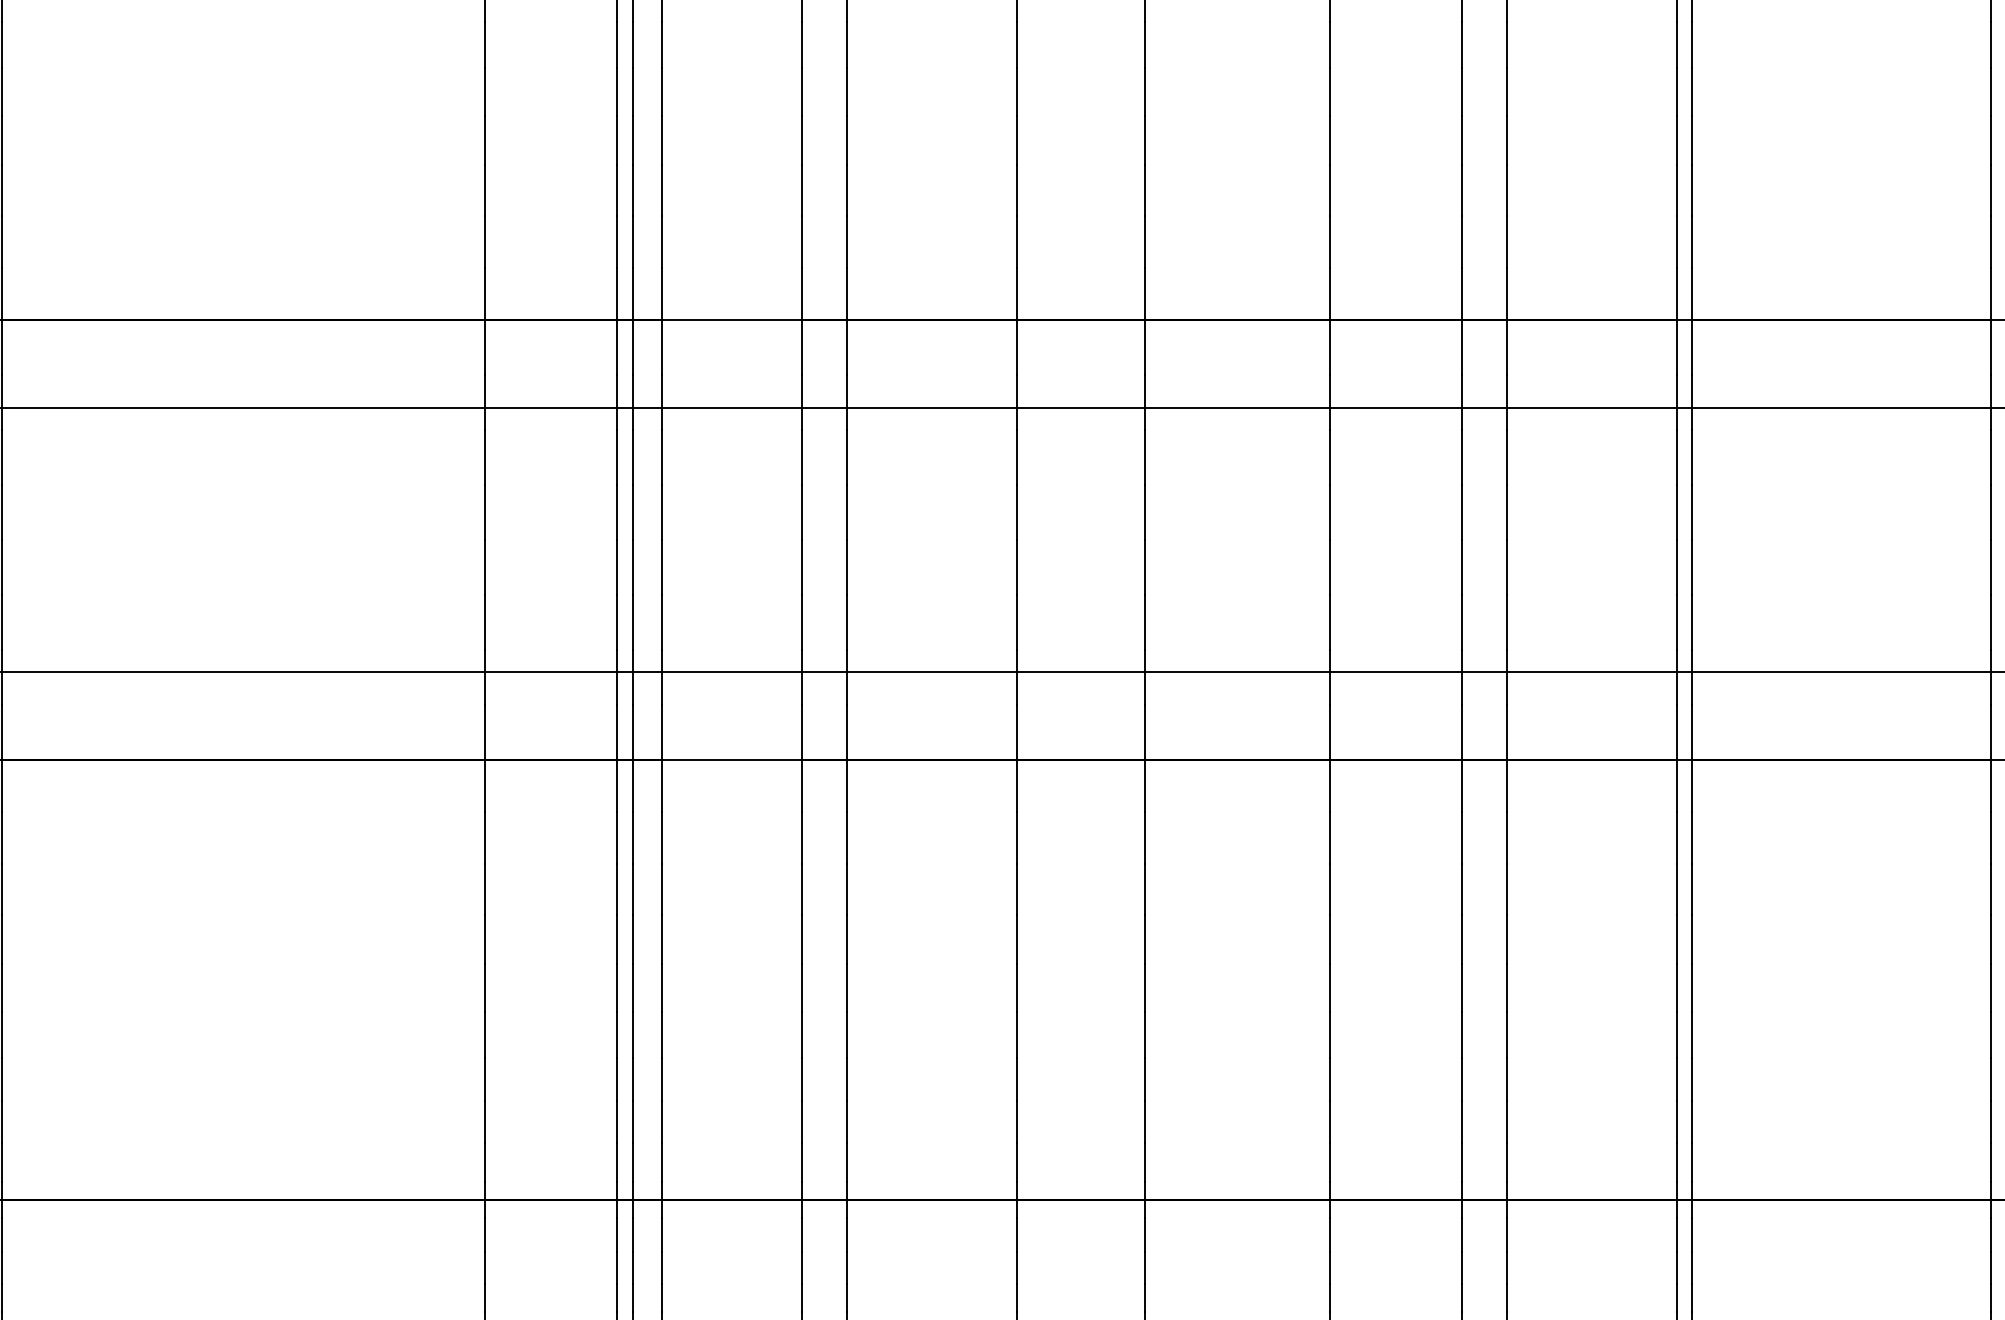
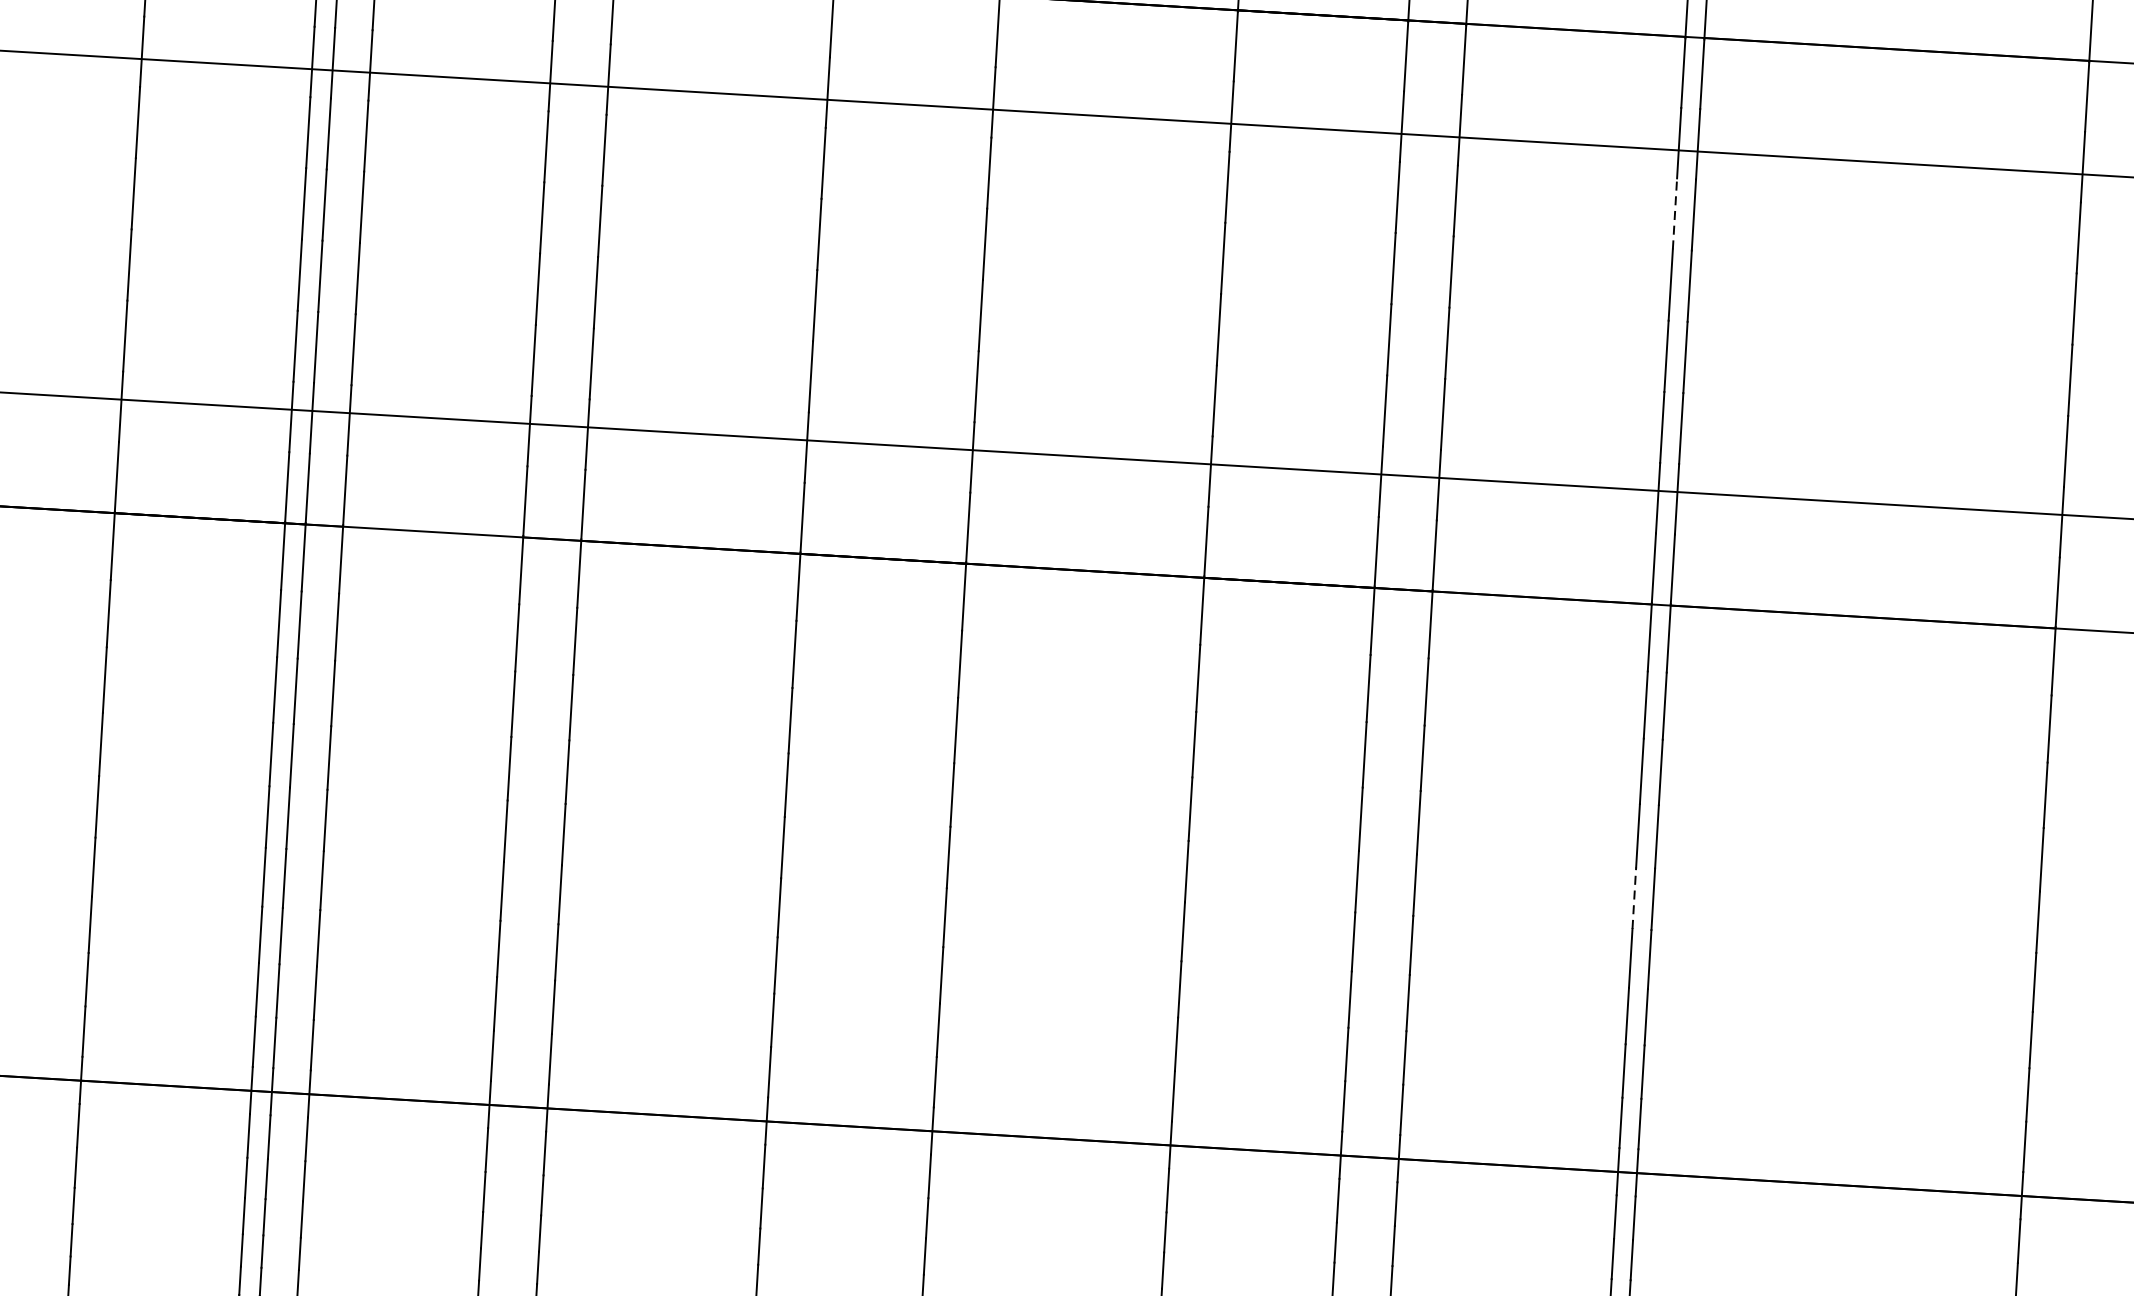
line: (1677, 457) -> (1675, 214), solid -> dashed
line: (1677, 988) -> (1634, 898), solid -> dashed

